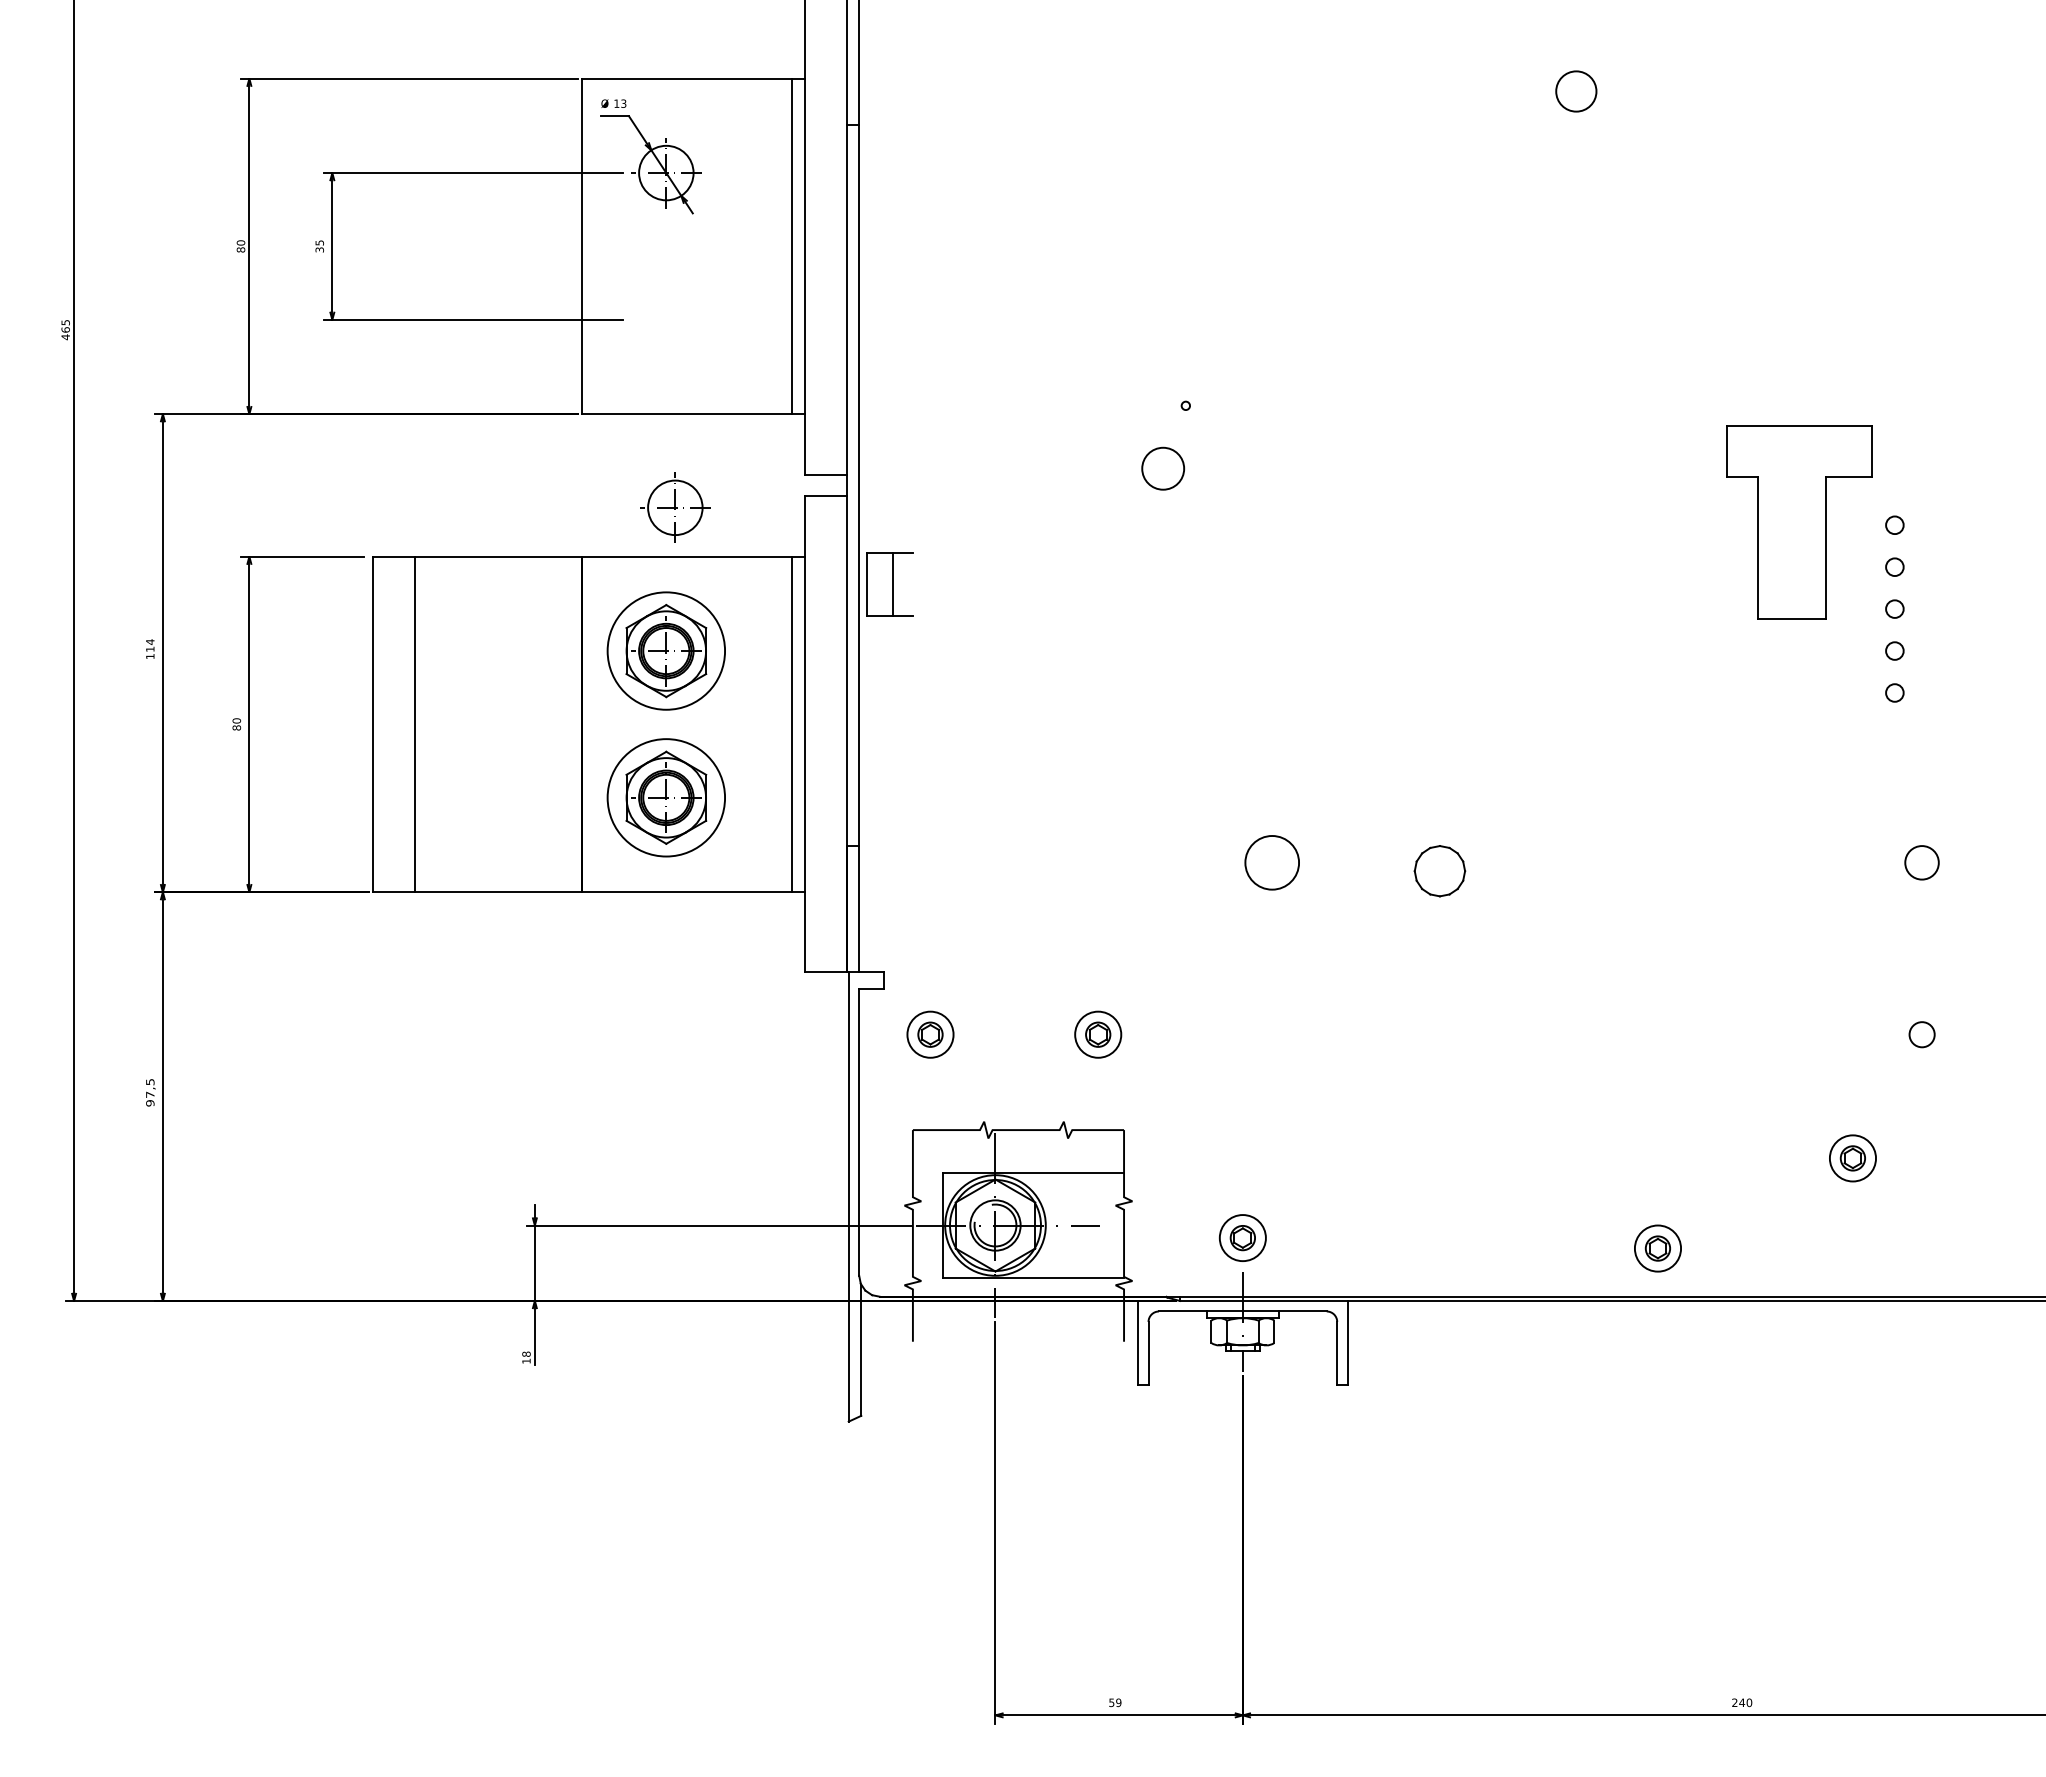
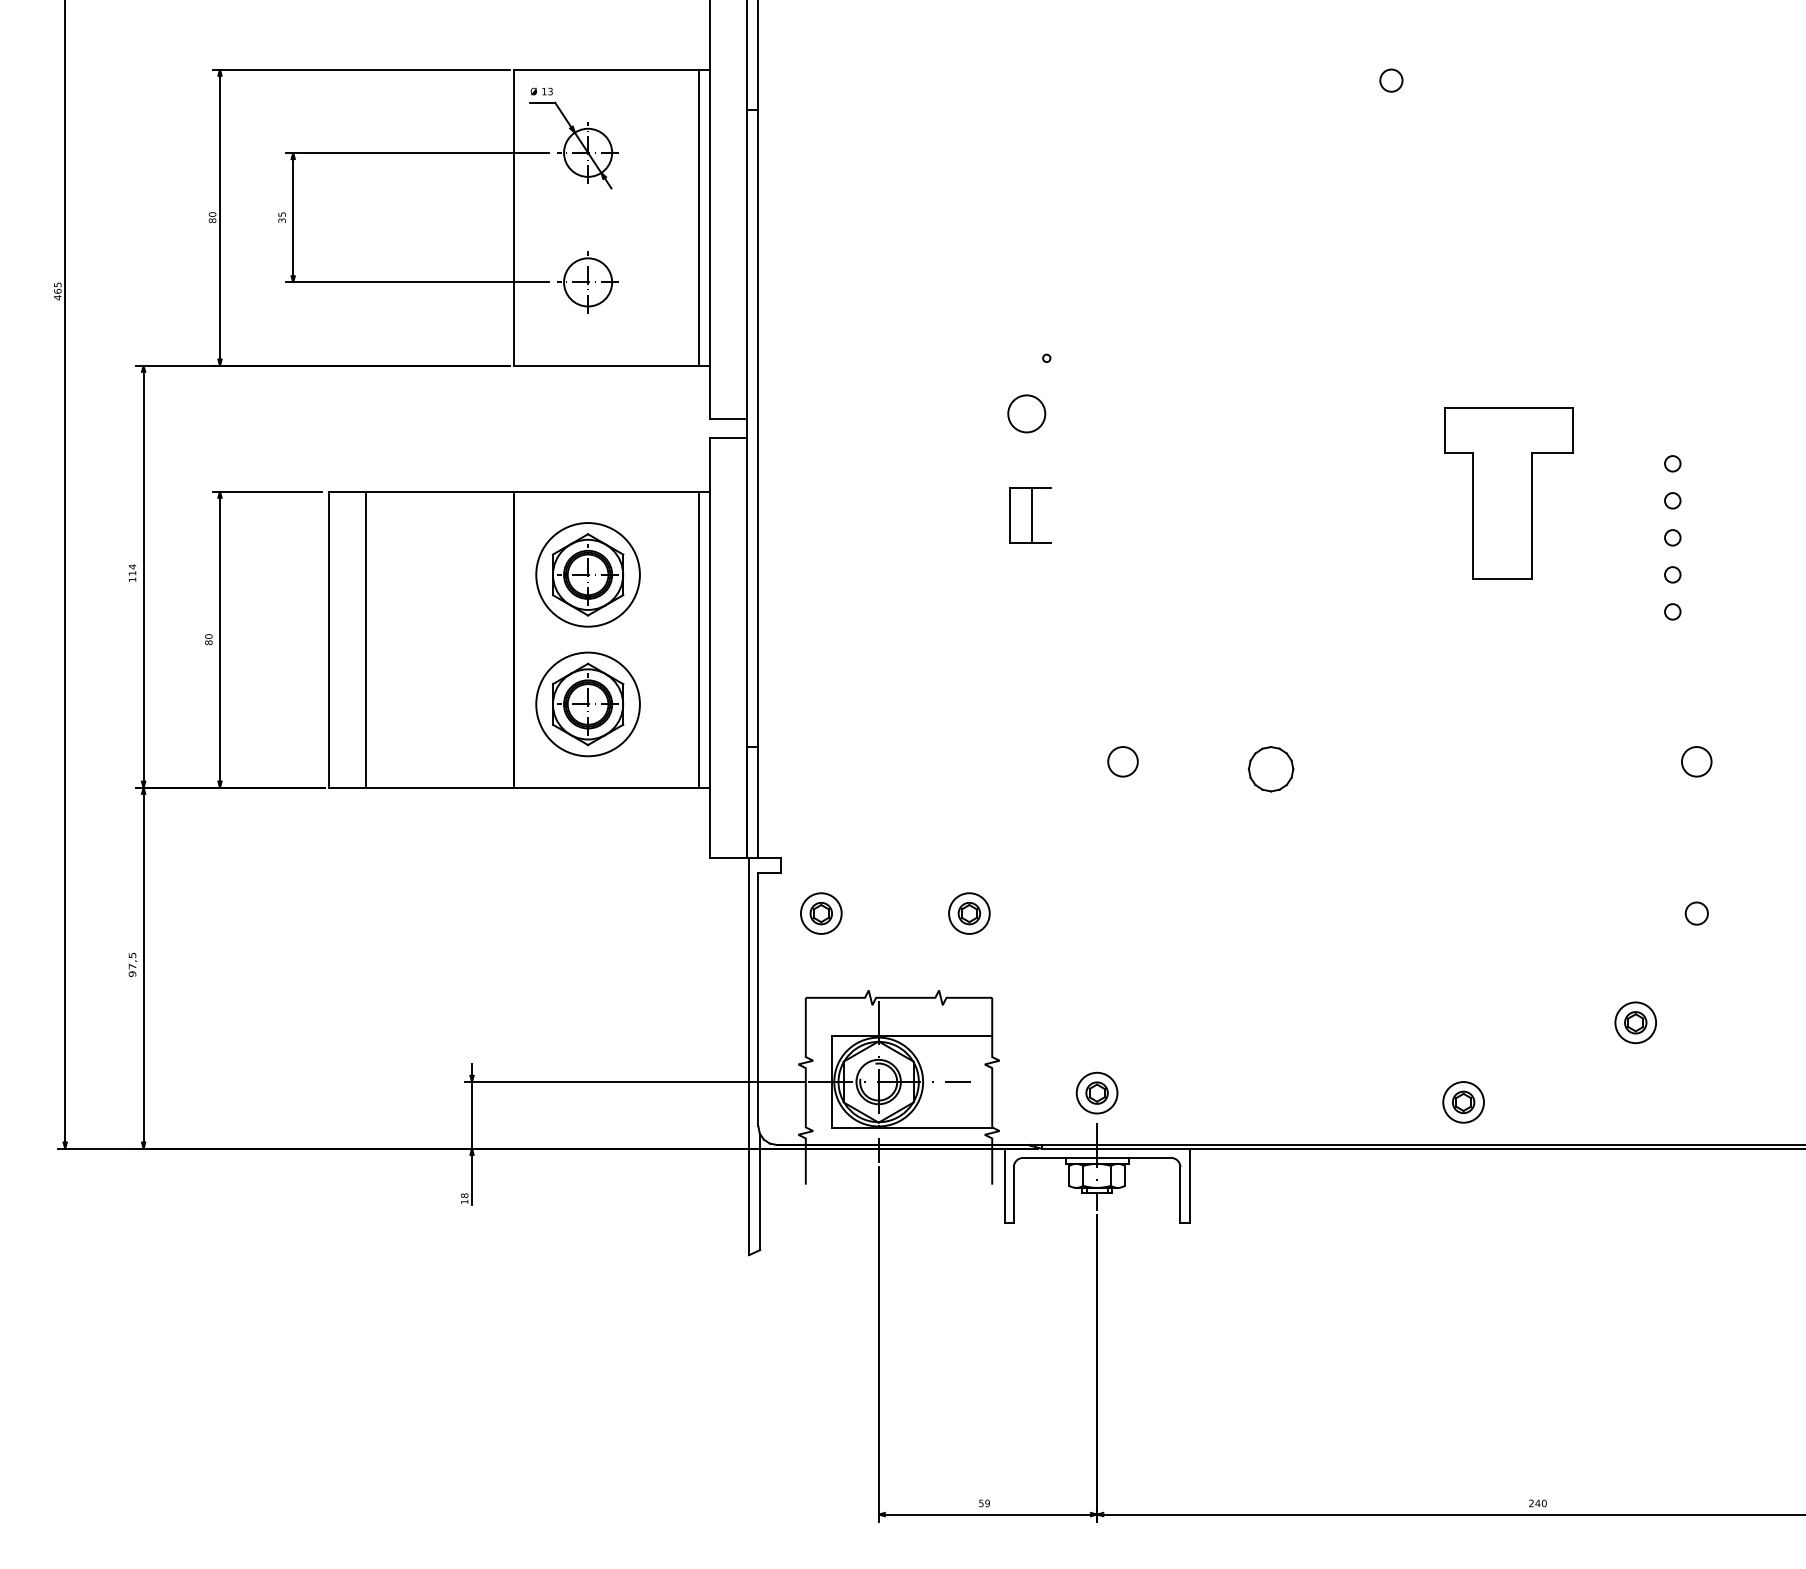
circle: (1575, 90) -> (1390, 79), size x0.62
part: (675, 507) -> (588, 282), moved
part: (1799, 522) -> (1509, 493), moved
part: (889, 584) -> (1029, 516), moved
circle: (1272, 862) -> (1123, 761), size x0.62

